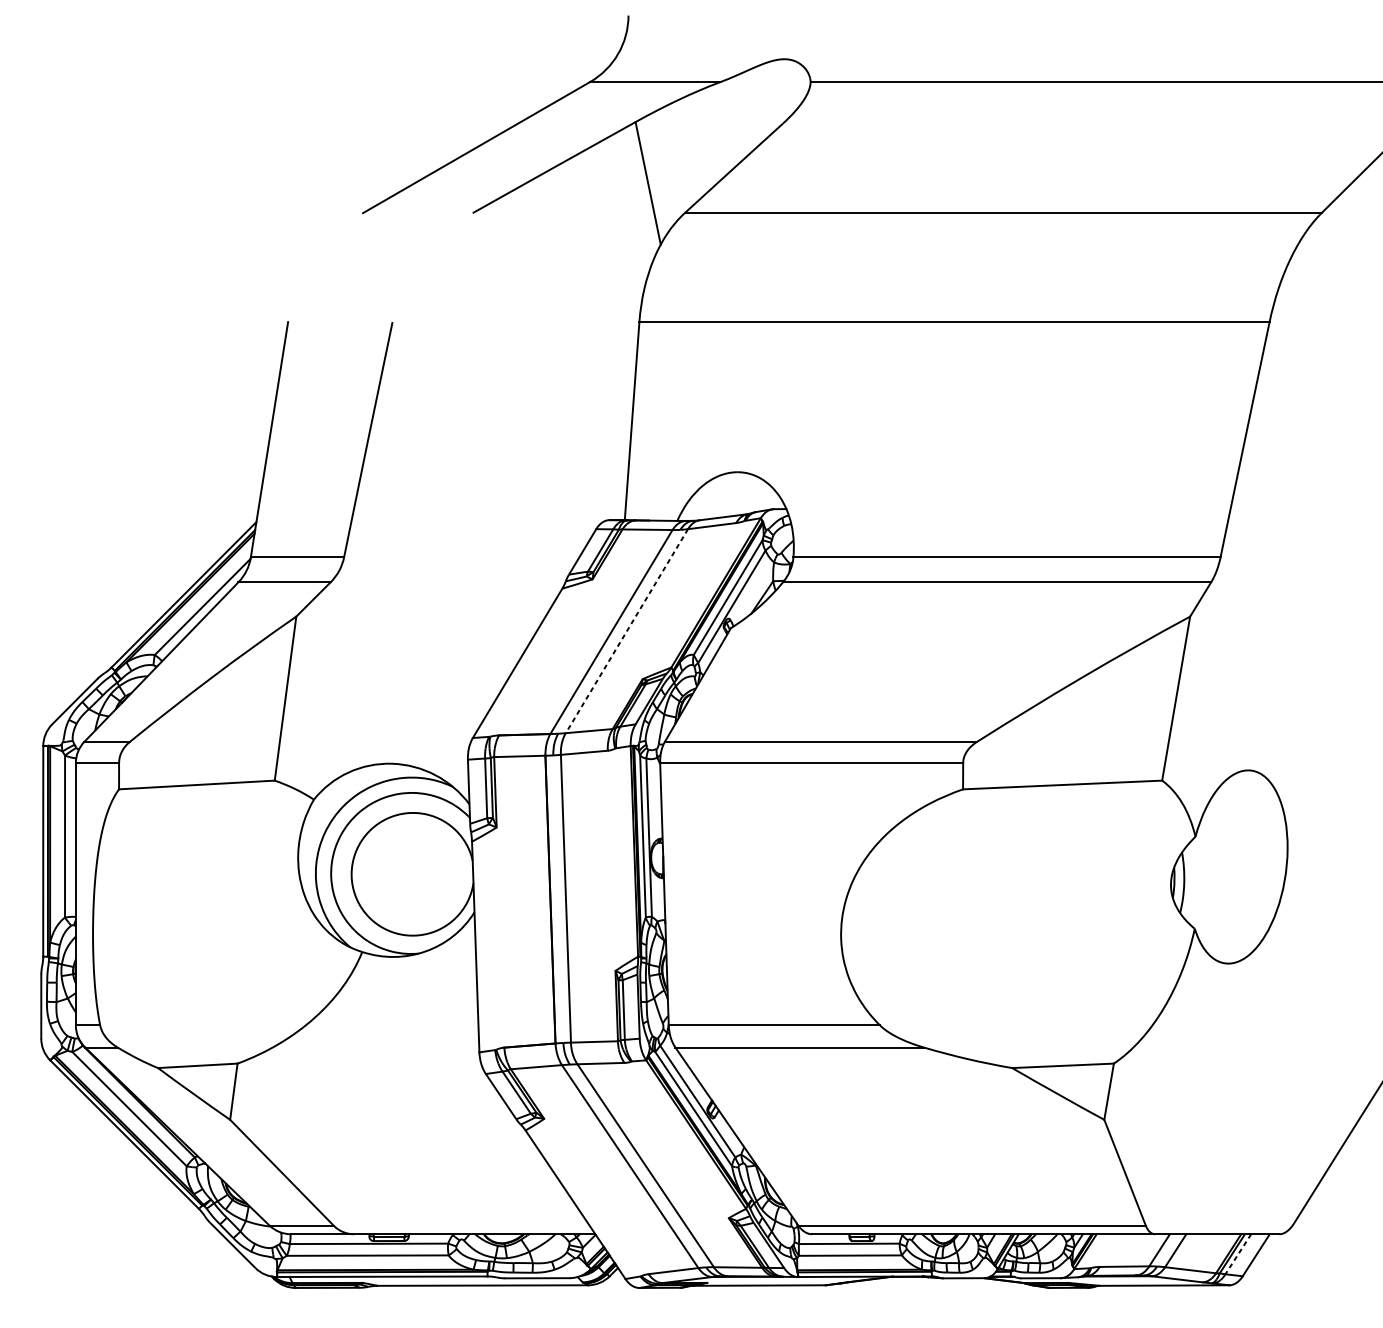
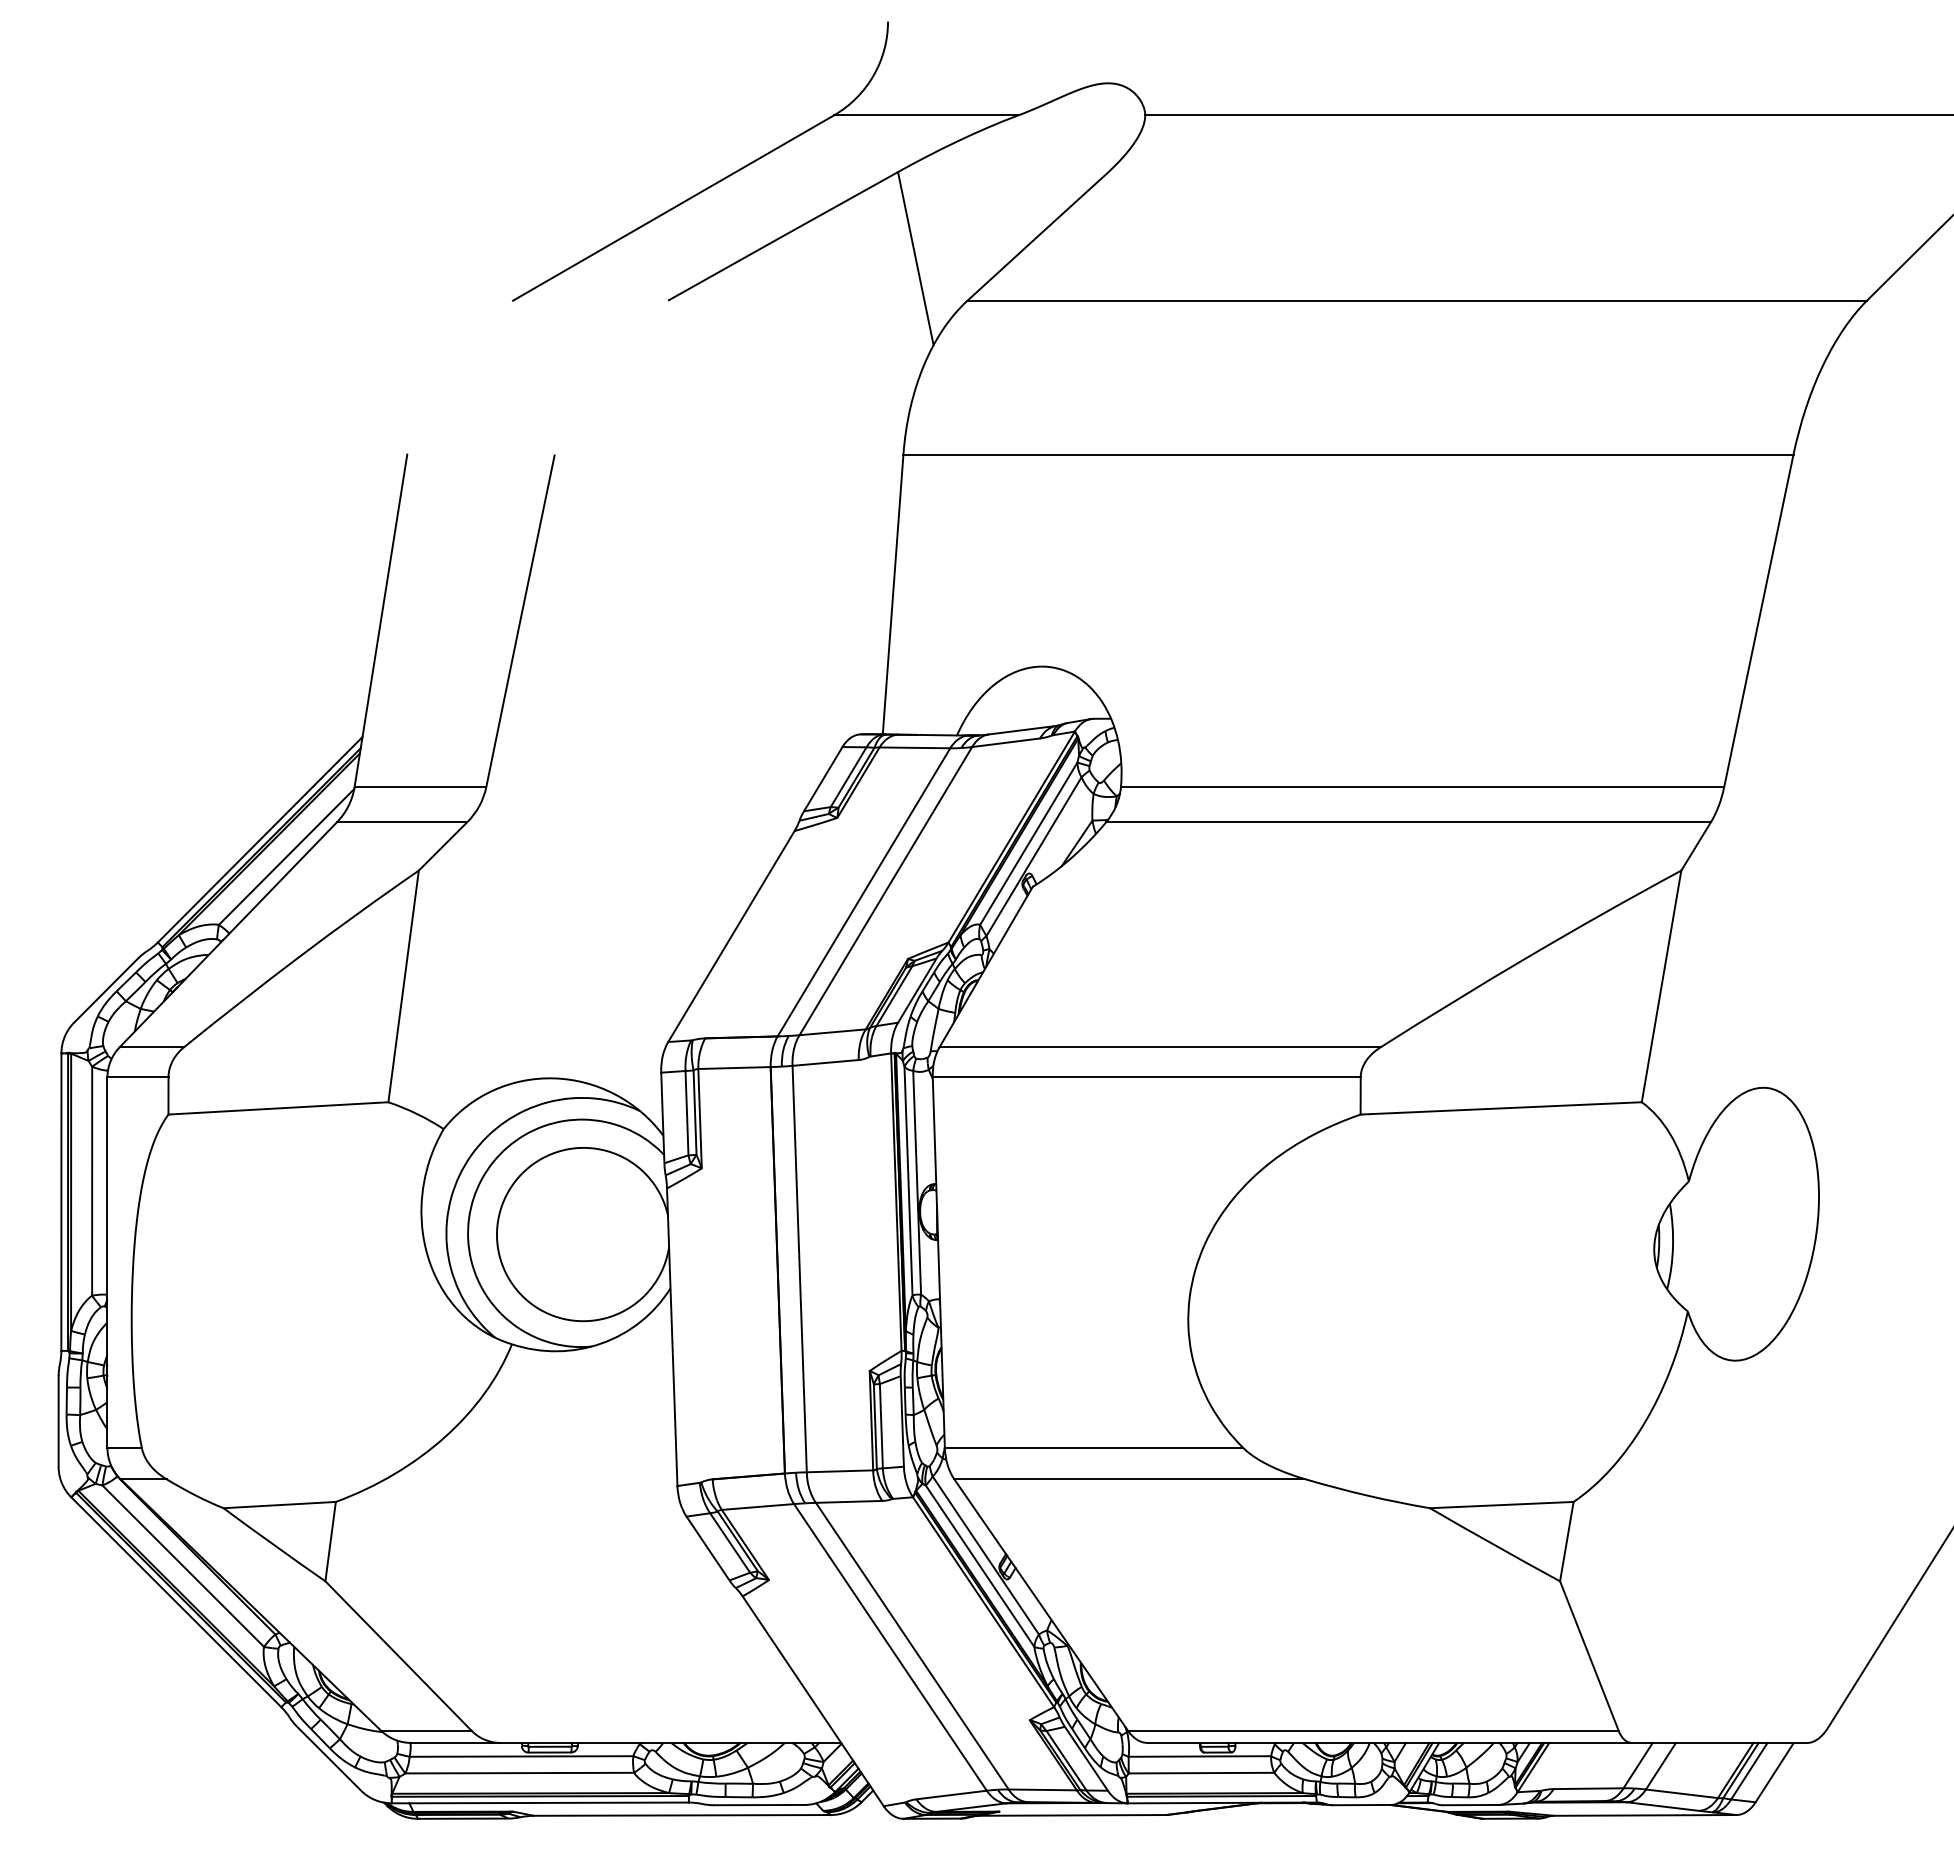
line: (626, 631) -> (885, 891), dashed -> solid
line: (1238, 1254) -> (1749, 1771), dashed -> solid

